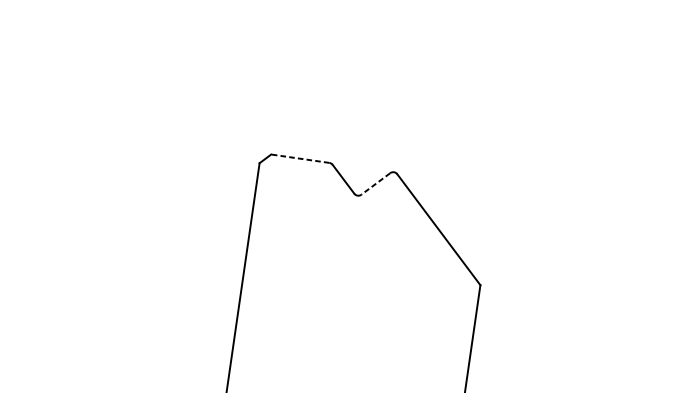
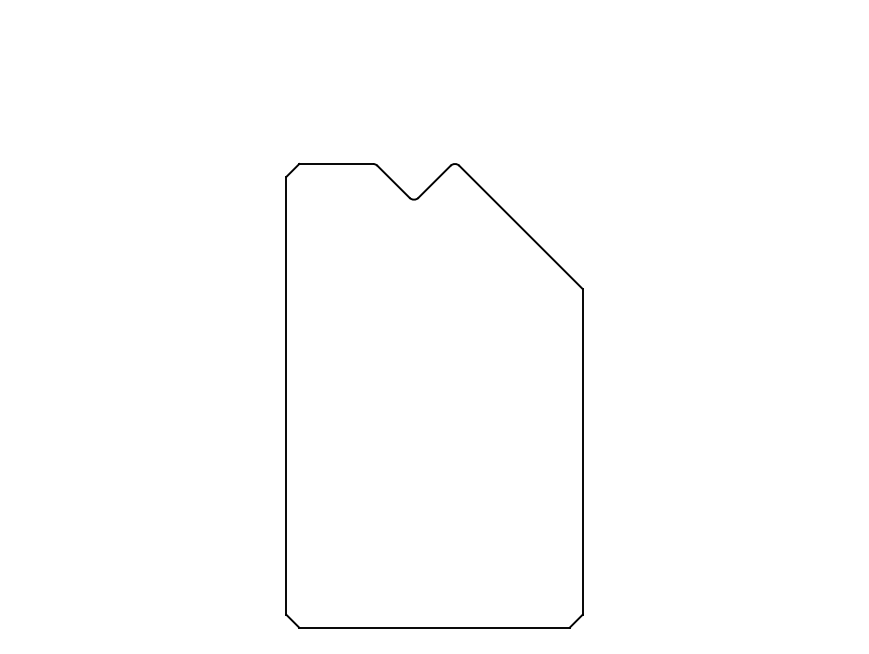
line: (300, 159) -> (336, 164), dashed -> solid
line: (375, 183) -> (434, 181), dashed -> solid

